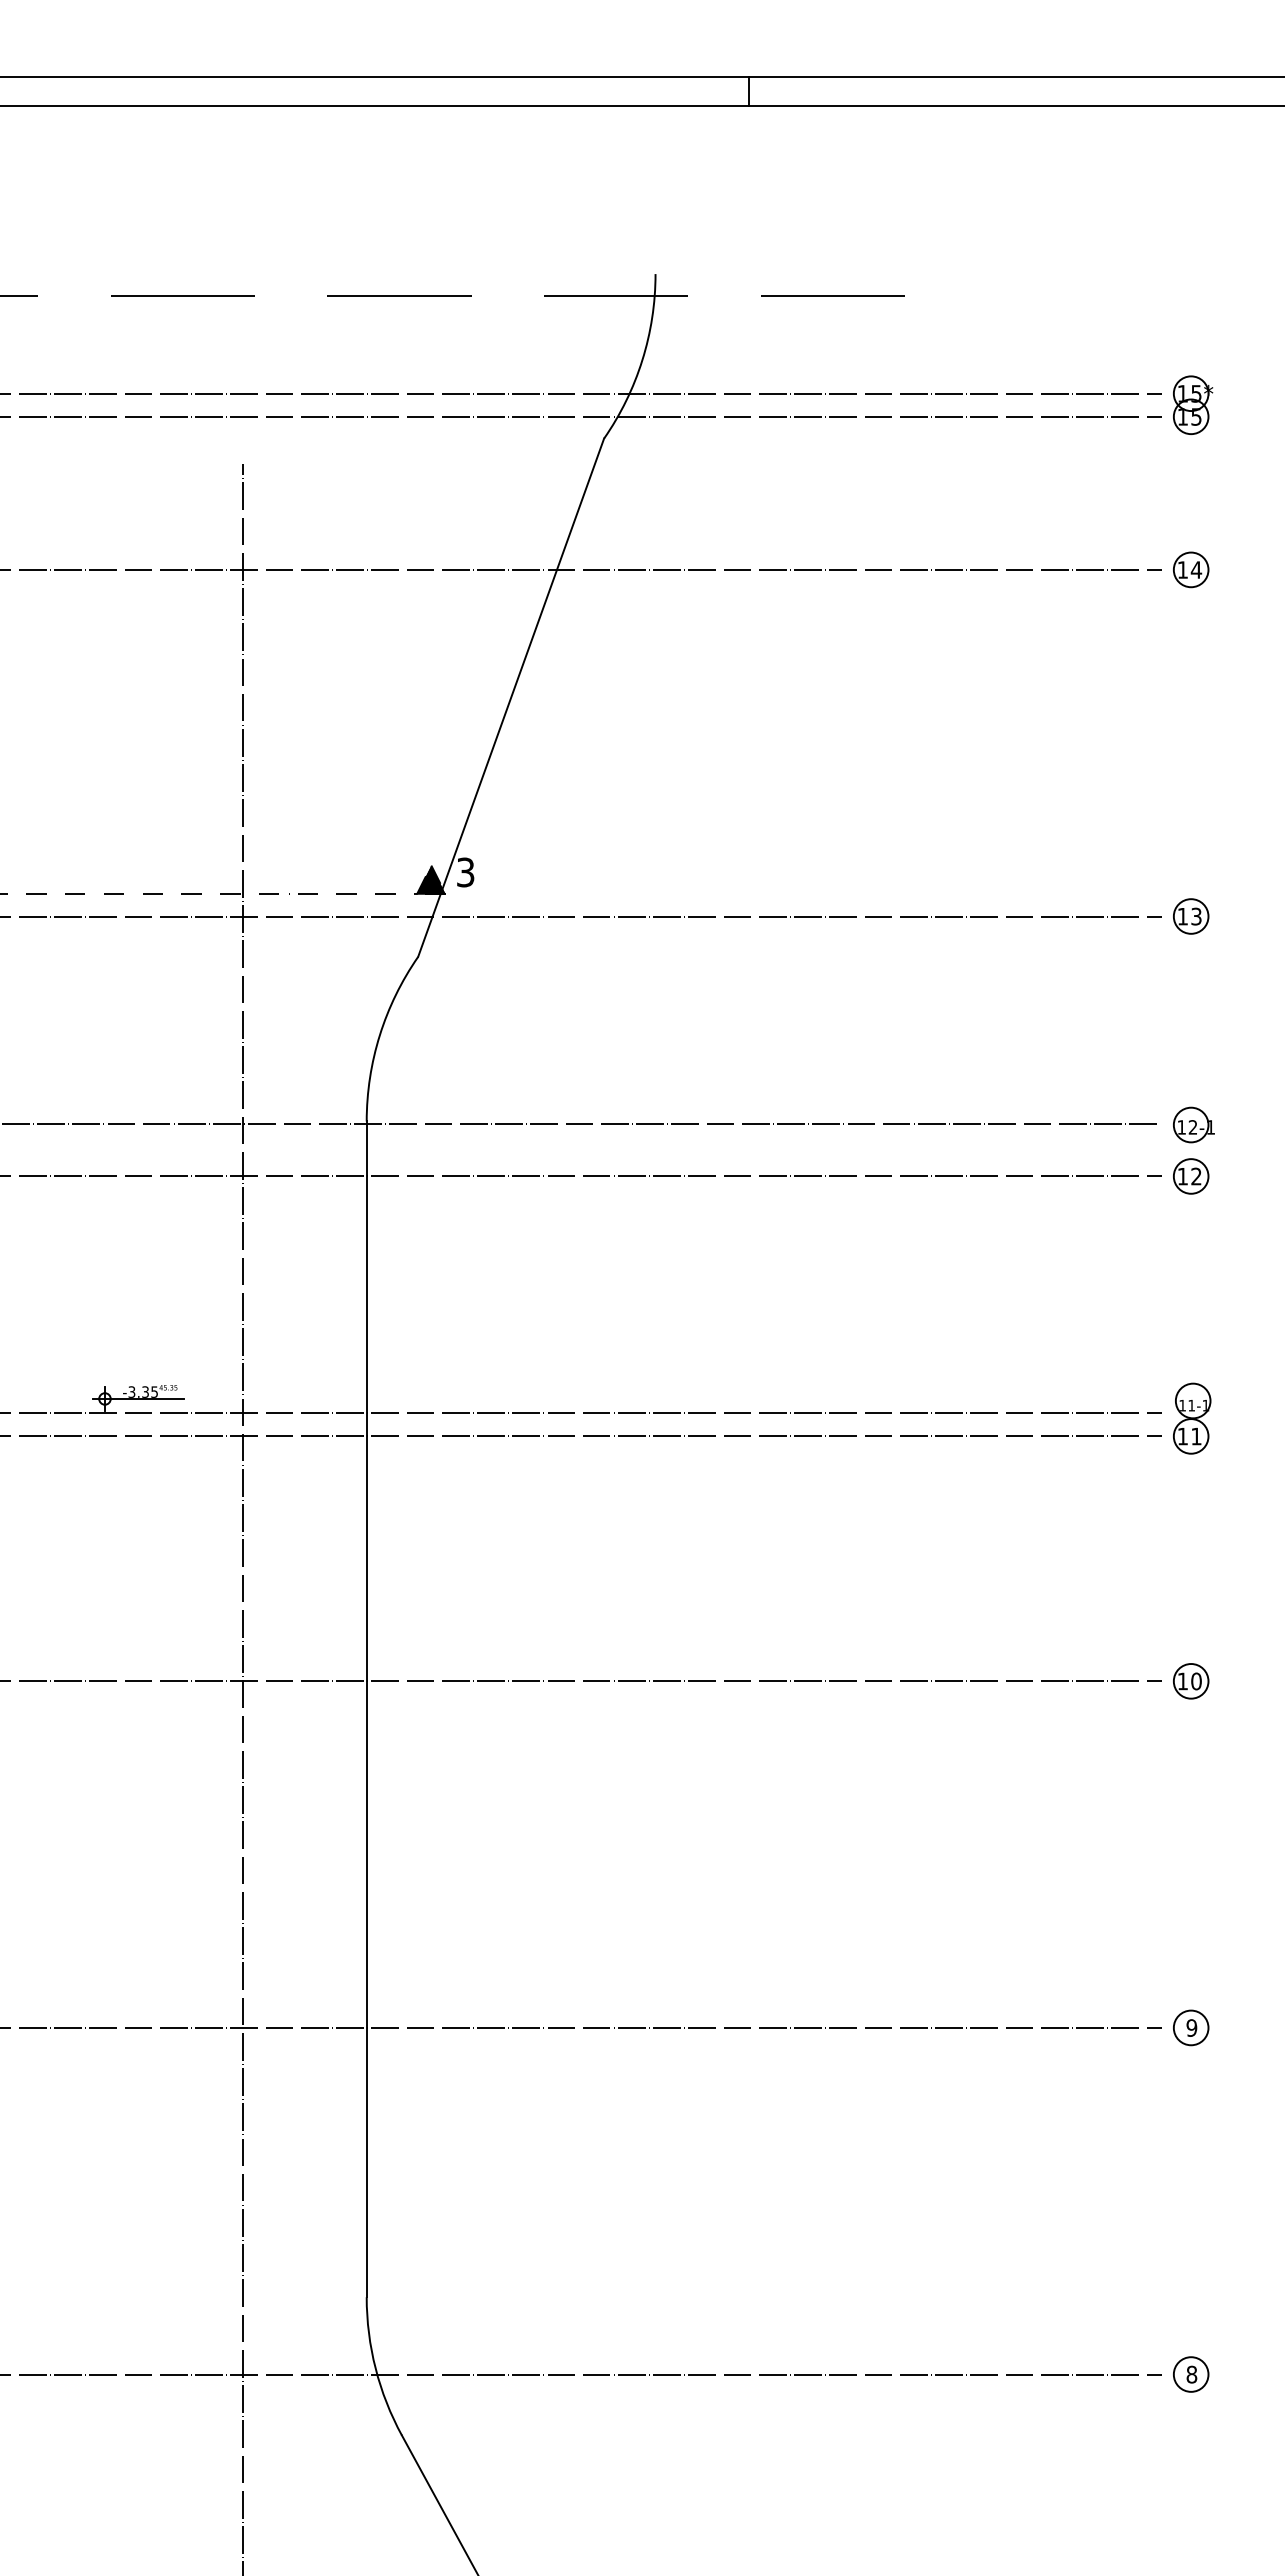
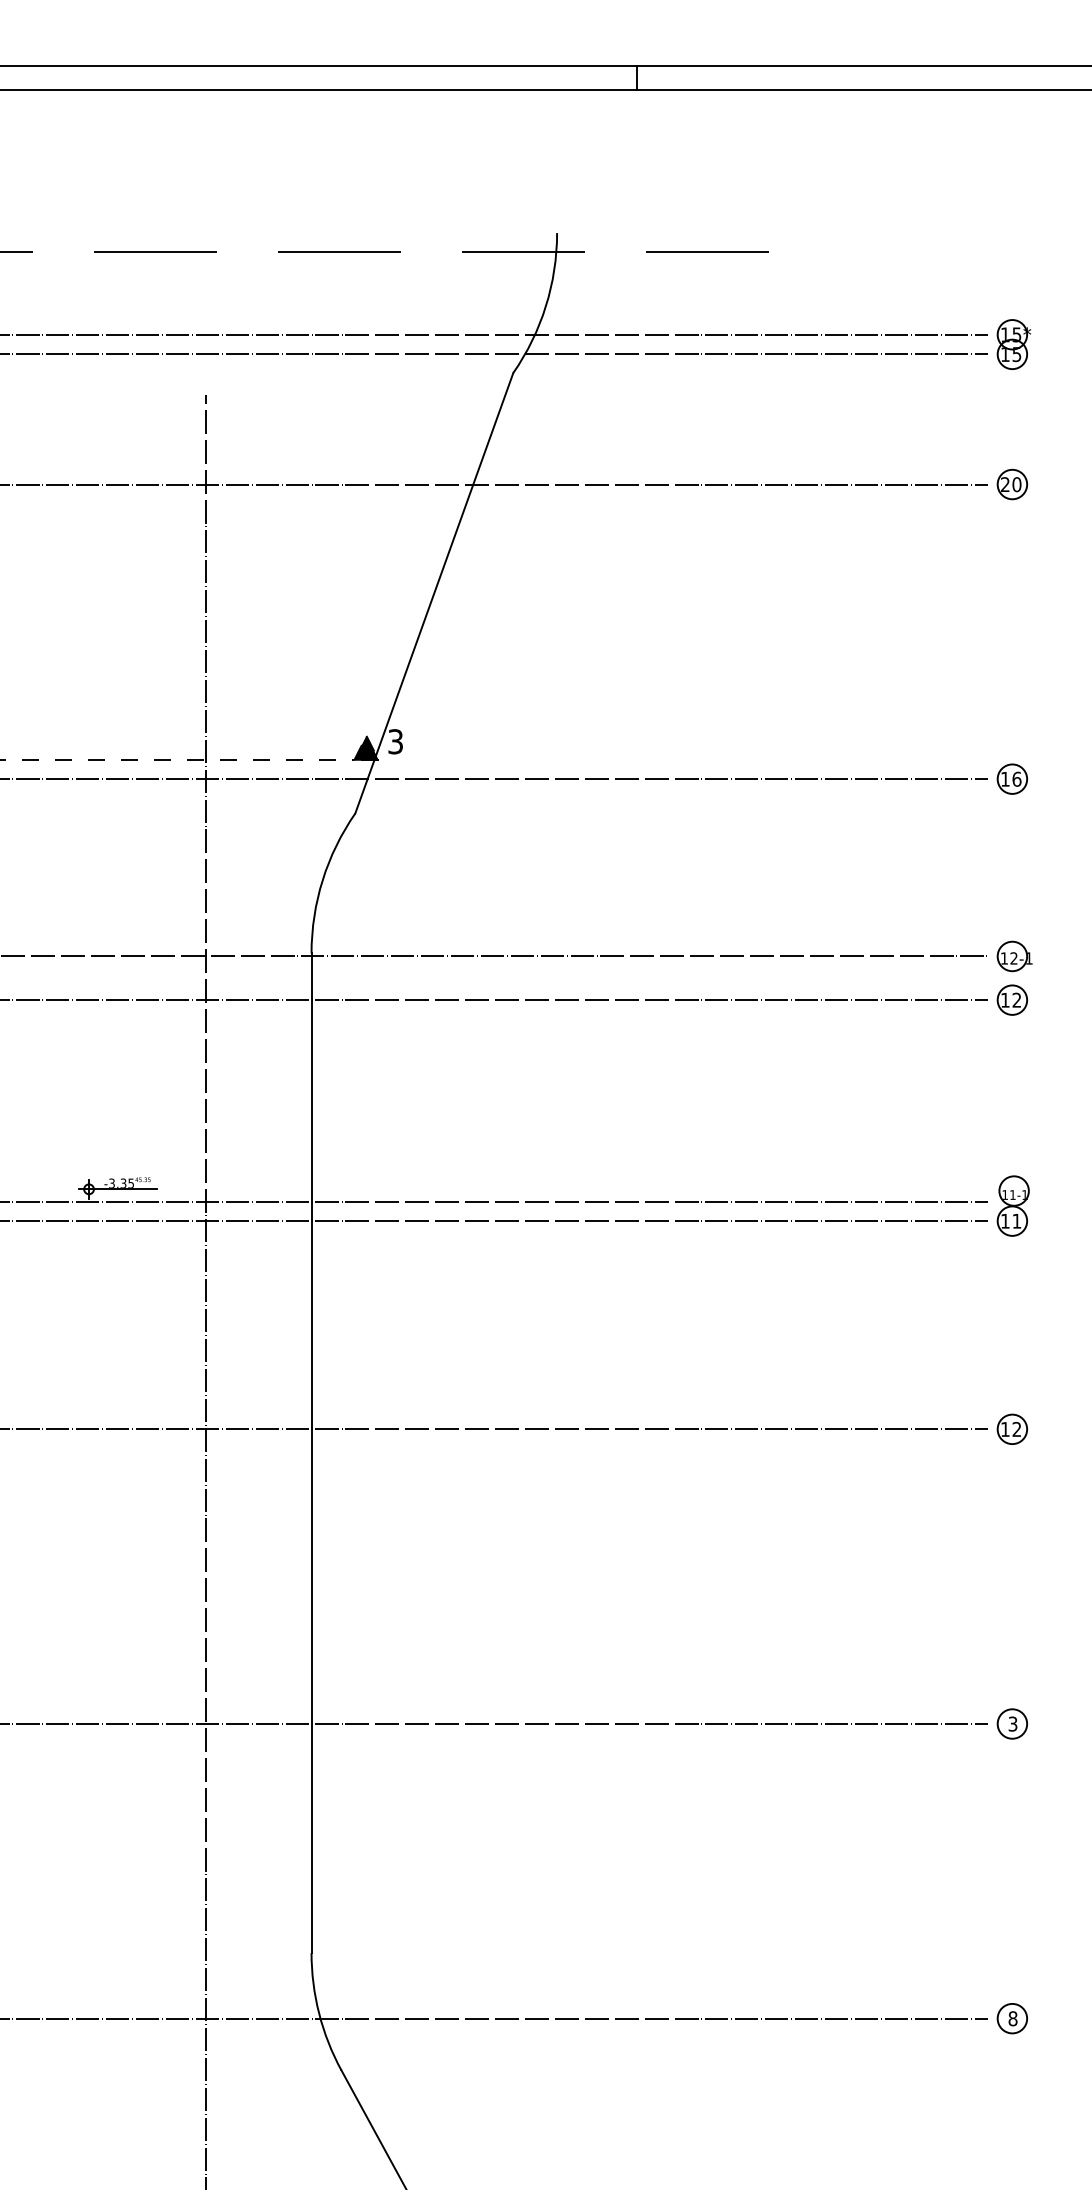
text: (1189, 569) -> (1011, 484), 14 -> 20
text: (1196, 916) -> (1016, 779), 13 -> 16
text: (1196, 1681) -> (1016, 1429), 10 -> 12
text: (1191, 2027) -> (1012, 1723), 9 -> 3

